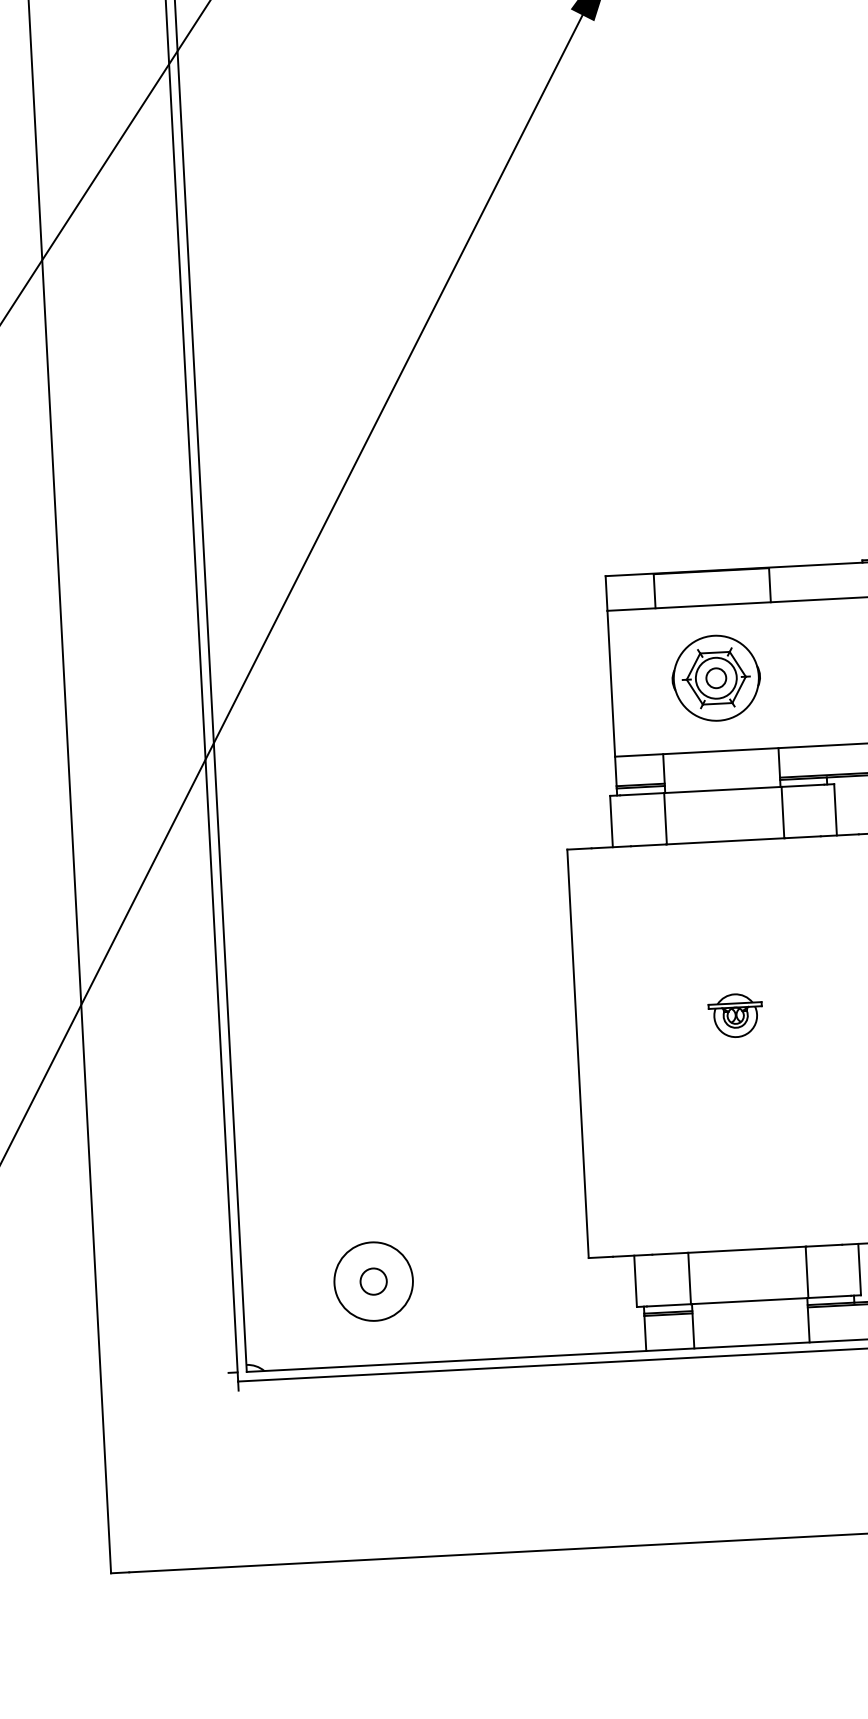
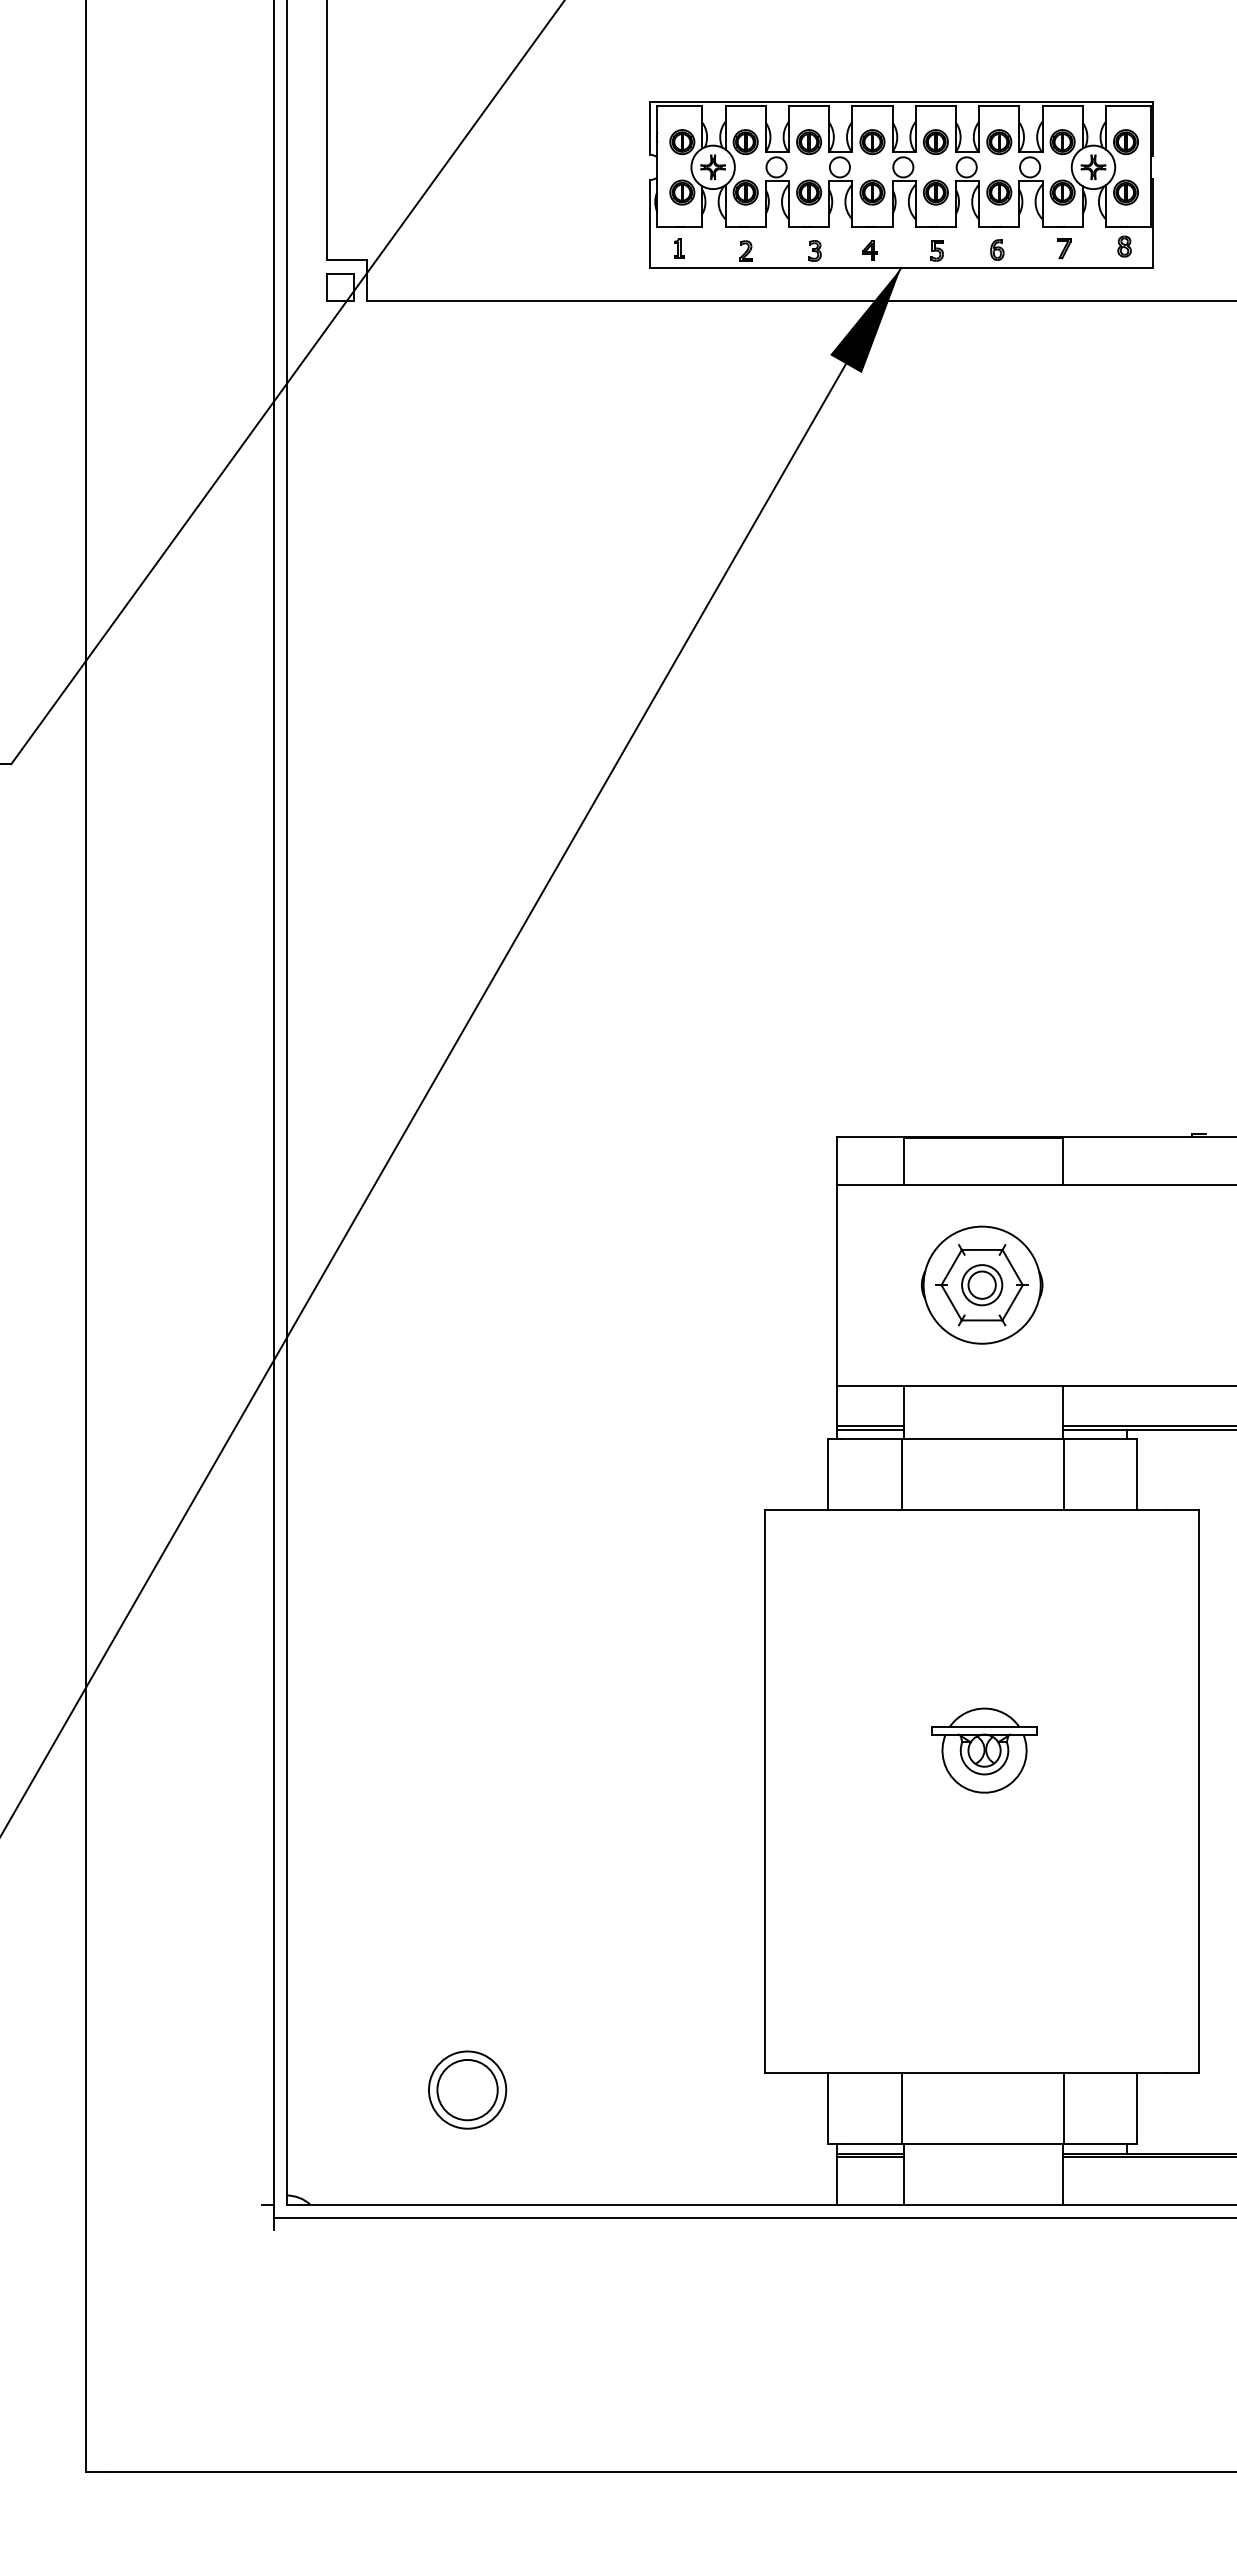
circle: (716, 678) -> (982, 1285), size x0.71
part: (735, 1015) -> (984, 1750), size x1.43
circle: (373, 1281) -> (467, 2089), size x0.71
circle: (373, 1281) -> (467, 2089), size x1.67

